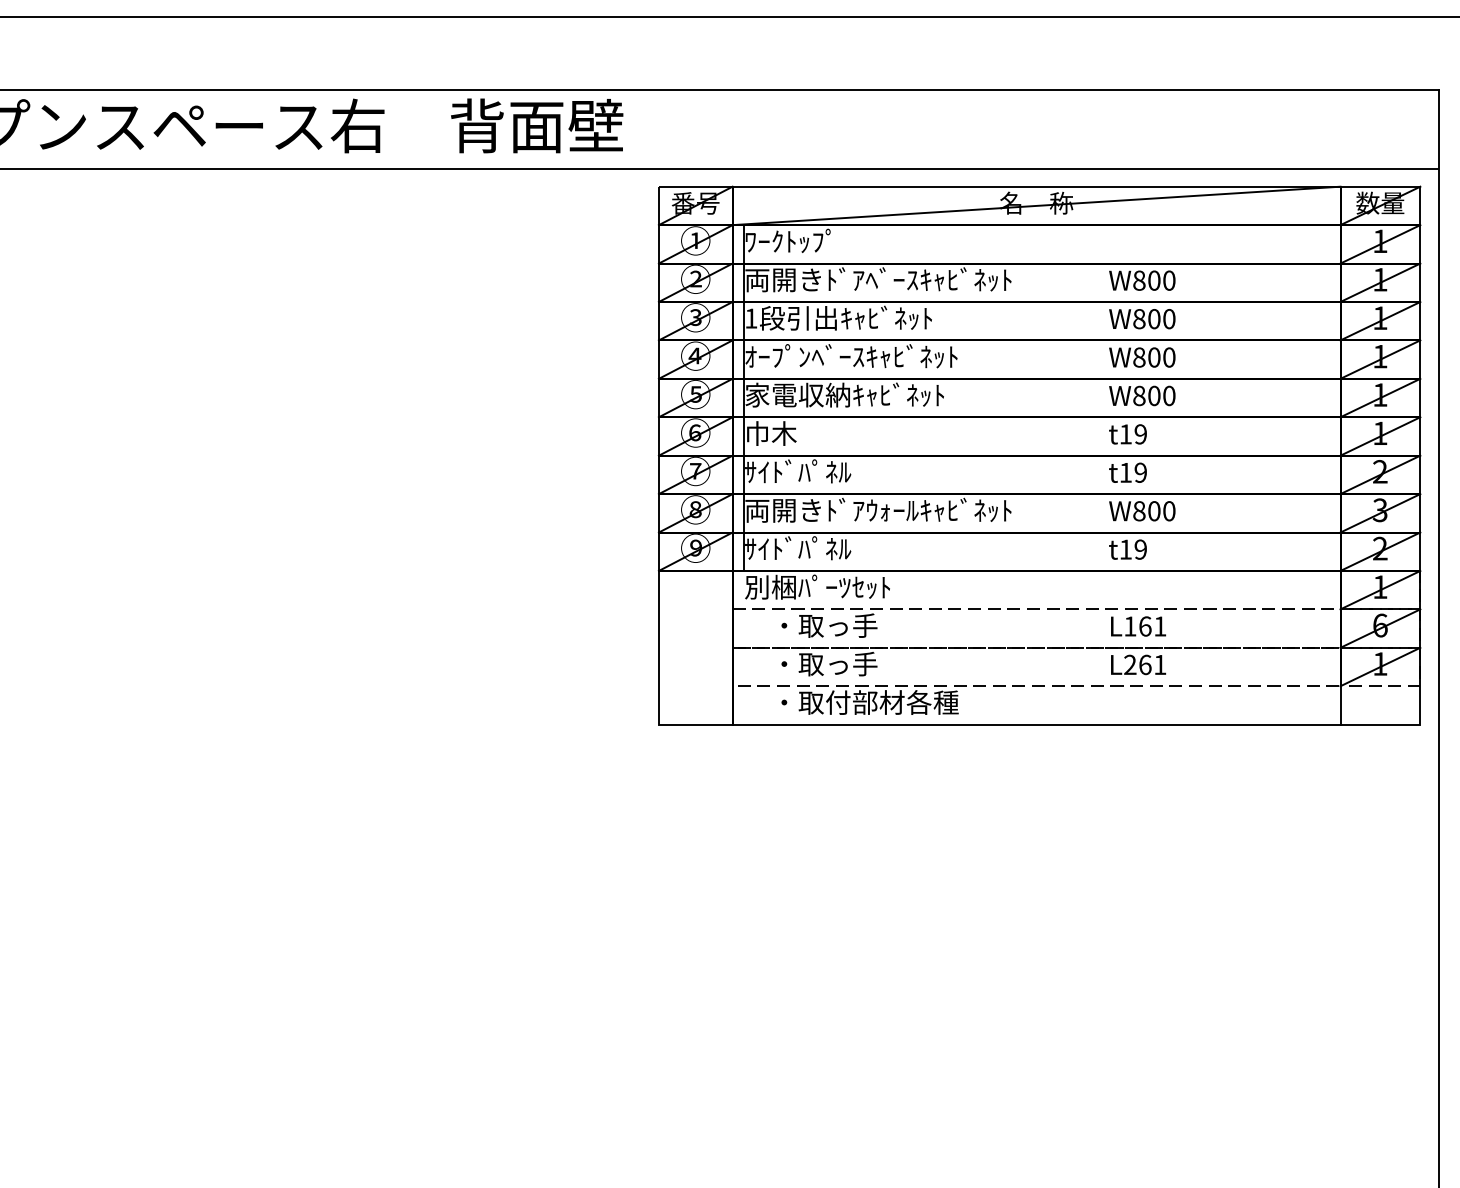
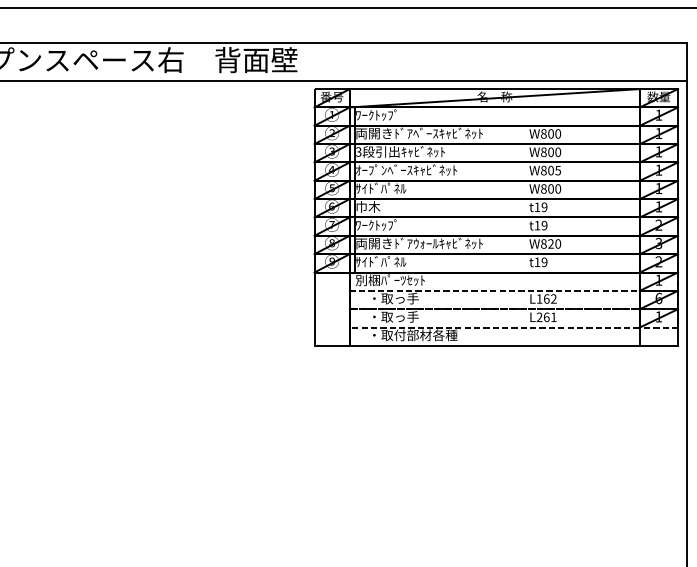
text: (750, 317) -> (358, 151), 1 -> 3
text: (1169, 357) -> (558, 170), W800 -> W805
text: (845, 394) -> (403, 188), 家電収納ｷｬﾋﾞﾈｯﾄ -> ｻｲﾄﾞﾊﾟﾈﾙ
text: (799, 470) -> (381, 224), ｻｲﾄﾞﾊﾟﾈﾙ -> ﾜｰｸﾄｯﾌﾟ
text: (1153, 510) -> (550, 243), W800 -> W820
text: (1159, 625) -> (553, 298), L161 -> L162

